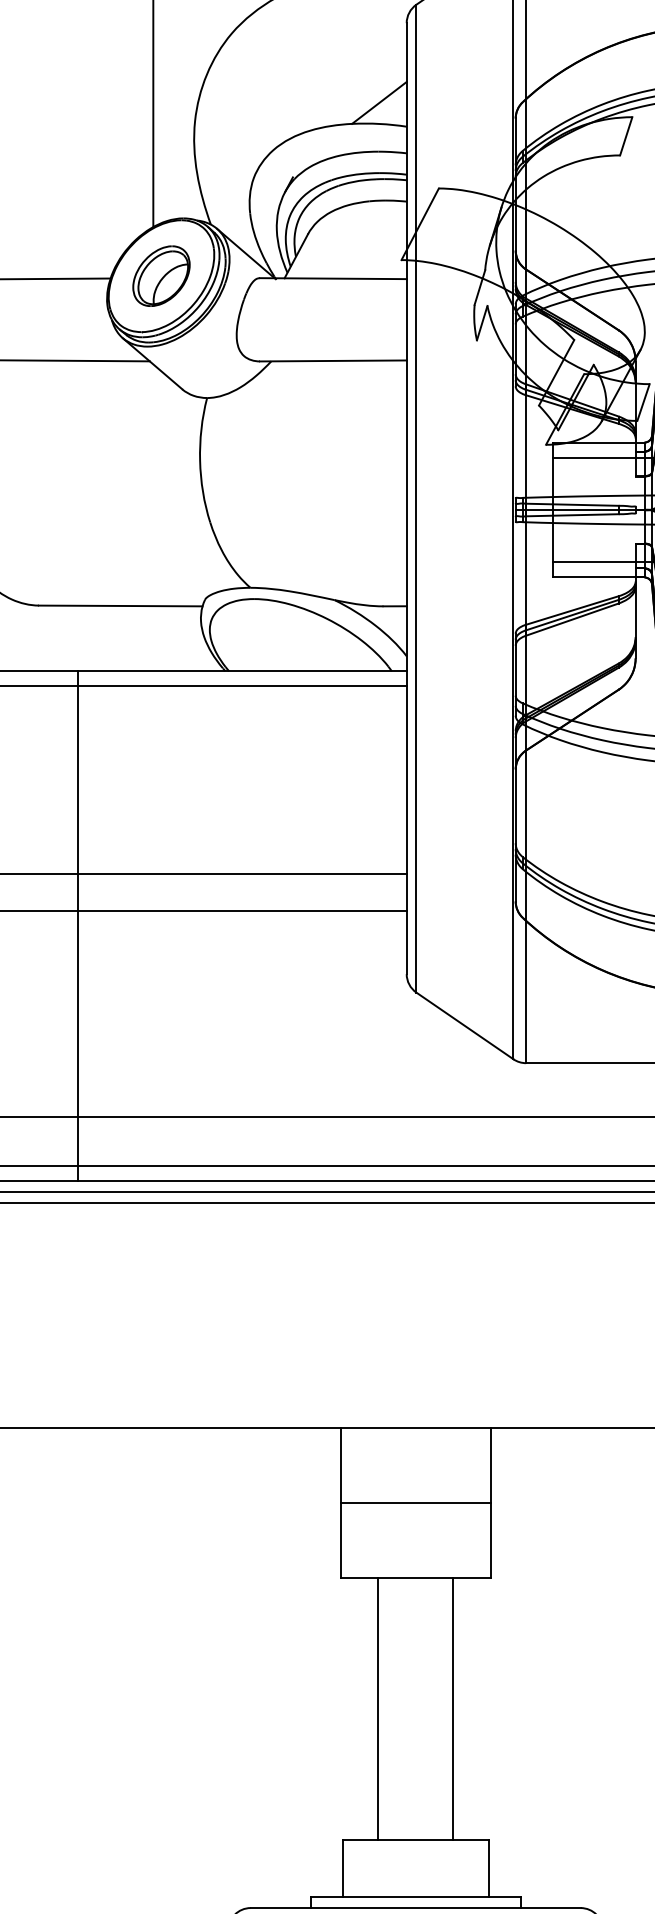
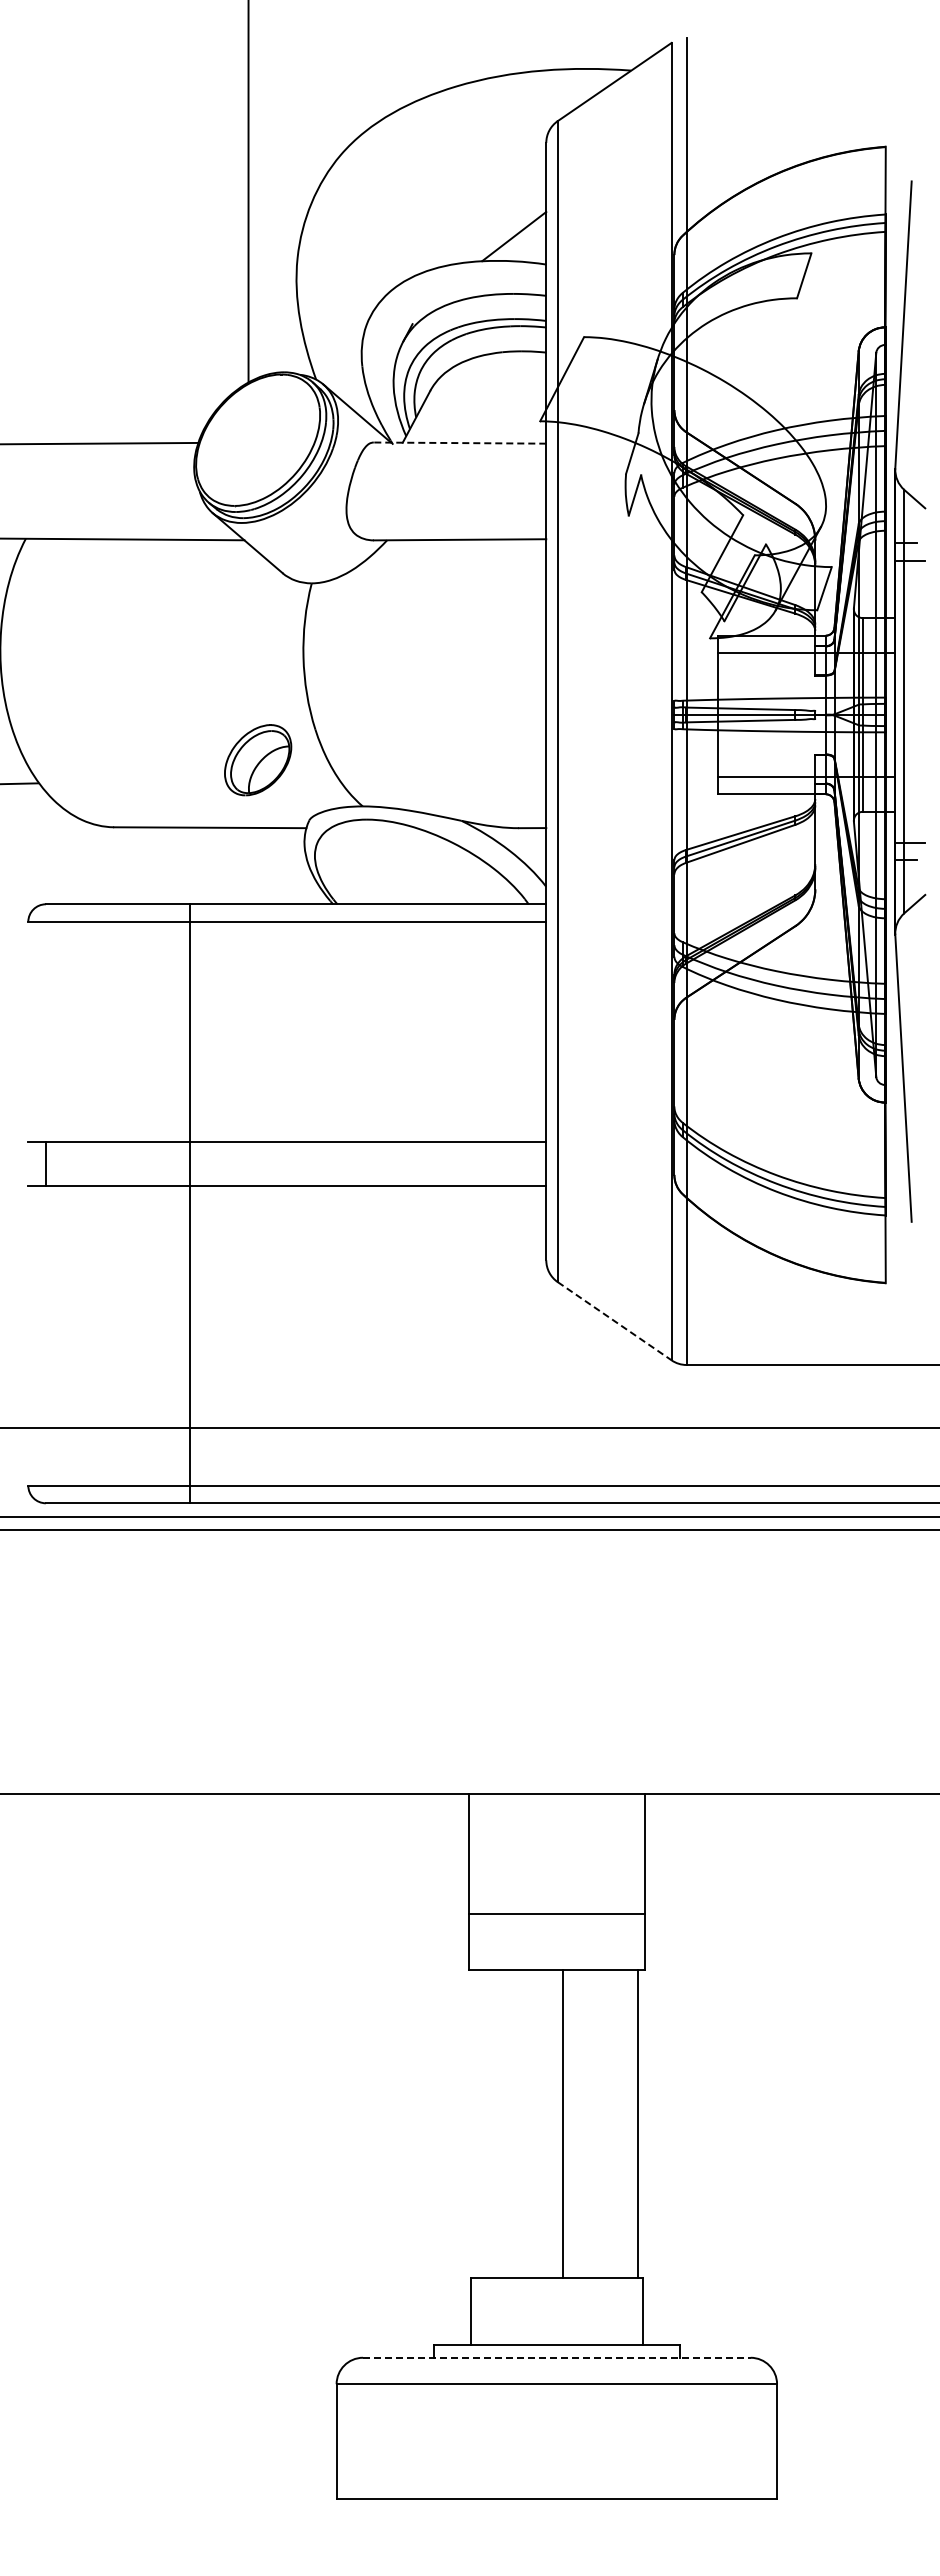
part: (161, 276) -> (258, 760), moved
line: (332, 278) -> (459, 443), solid -> dashed
line: (78, 925) -> (190, 1203), moved
line: (465, 1026) -> (615, 1321), solid -> dashed
line: (415, 1503) -> (556, 1914), moved
line: (377, 1708) -> (562, 2123), moved
line: (452, 1708) -> (637, 2123), moved
line: (415, 1907) -> (556, 2357), solid -> dashed

